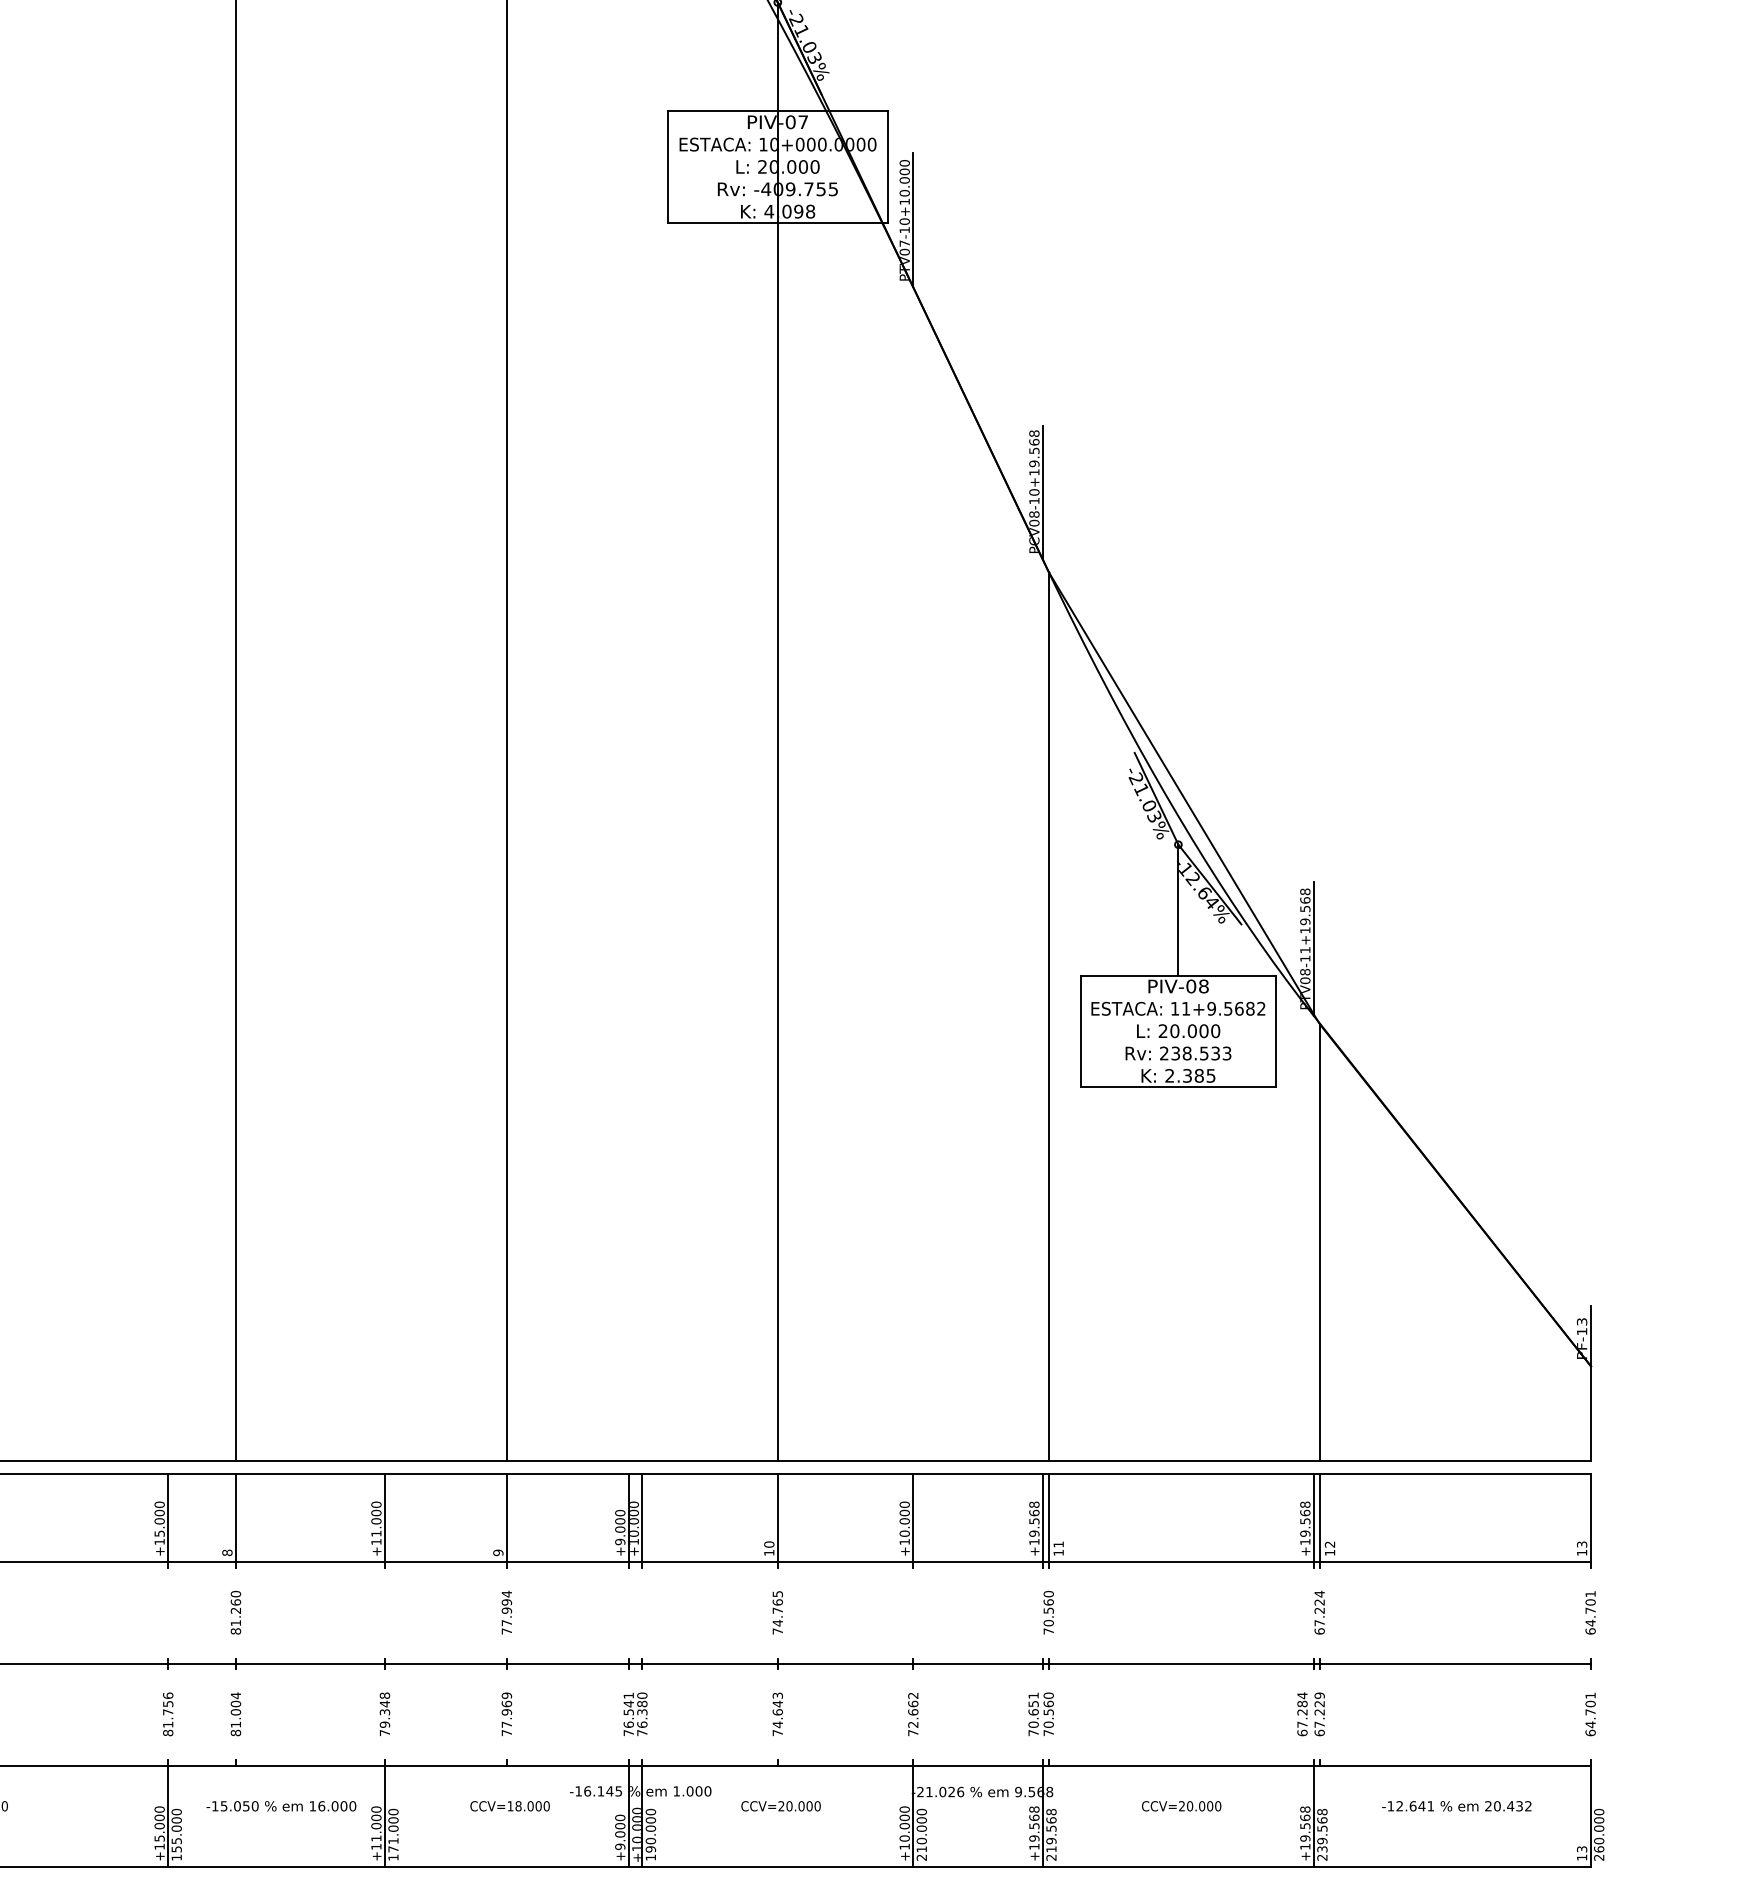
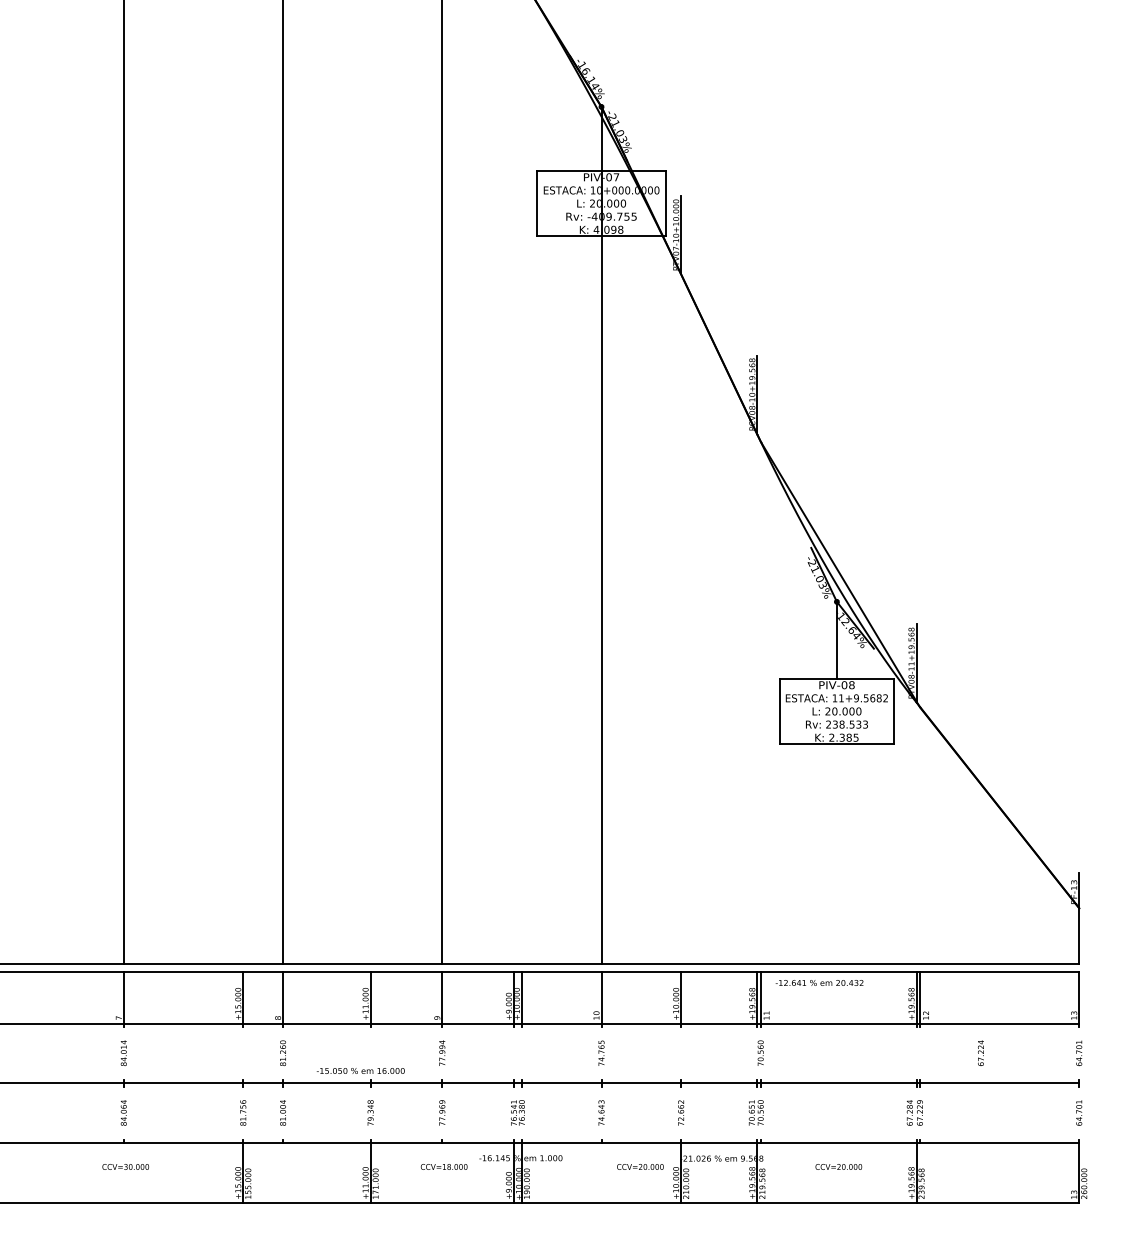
line: (1048, 1015) -> (760, 702), removed
line: (1318, 1242) -> (919, 835), removed
text: (1318, 1611) -> (980, 1052), moved
text: (280, 1805) -> (360, 1070), moved
text: (781, 1805) -> (640, 1166), moved
text: (1456, 1805) -> (819, 982), moved

